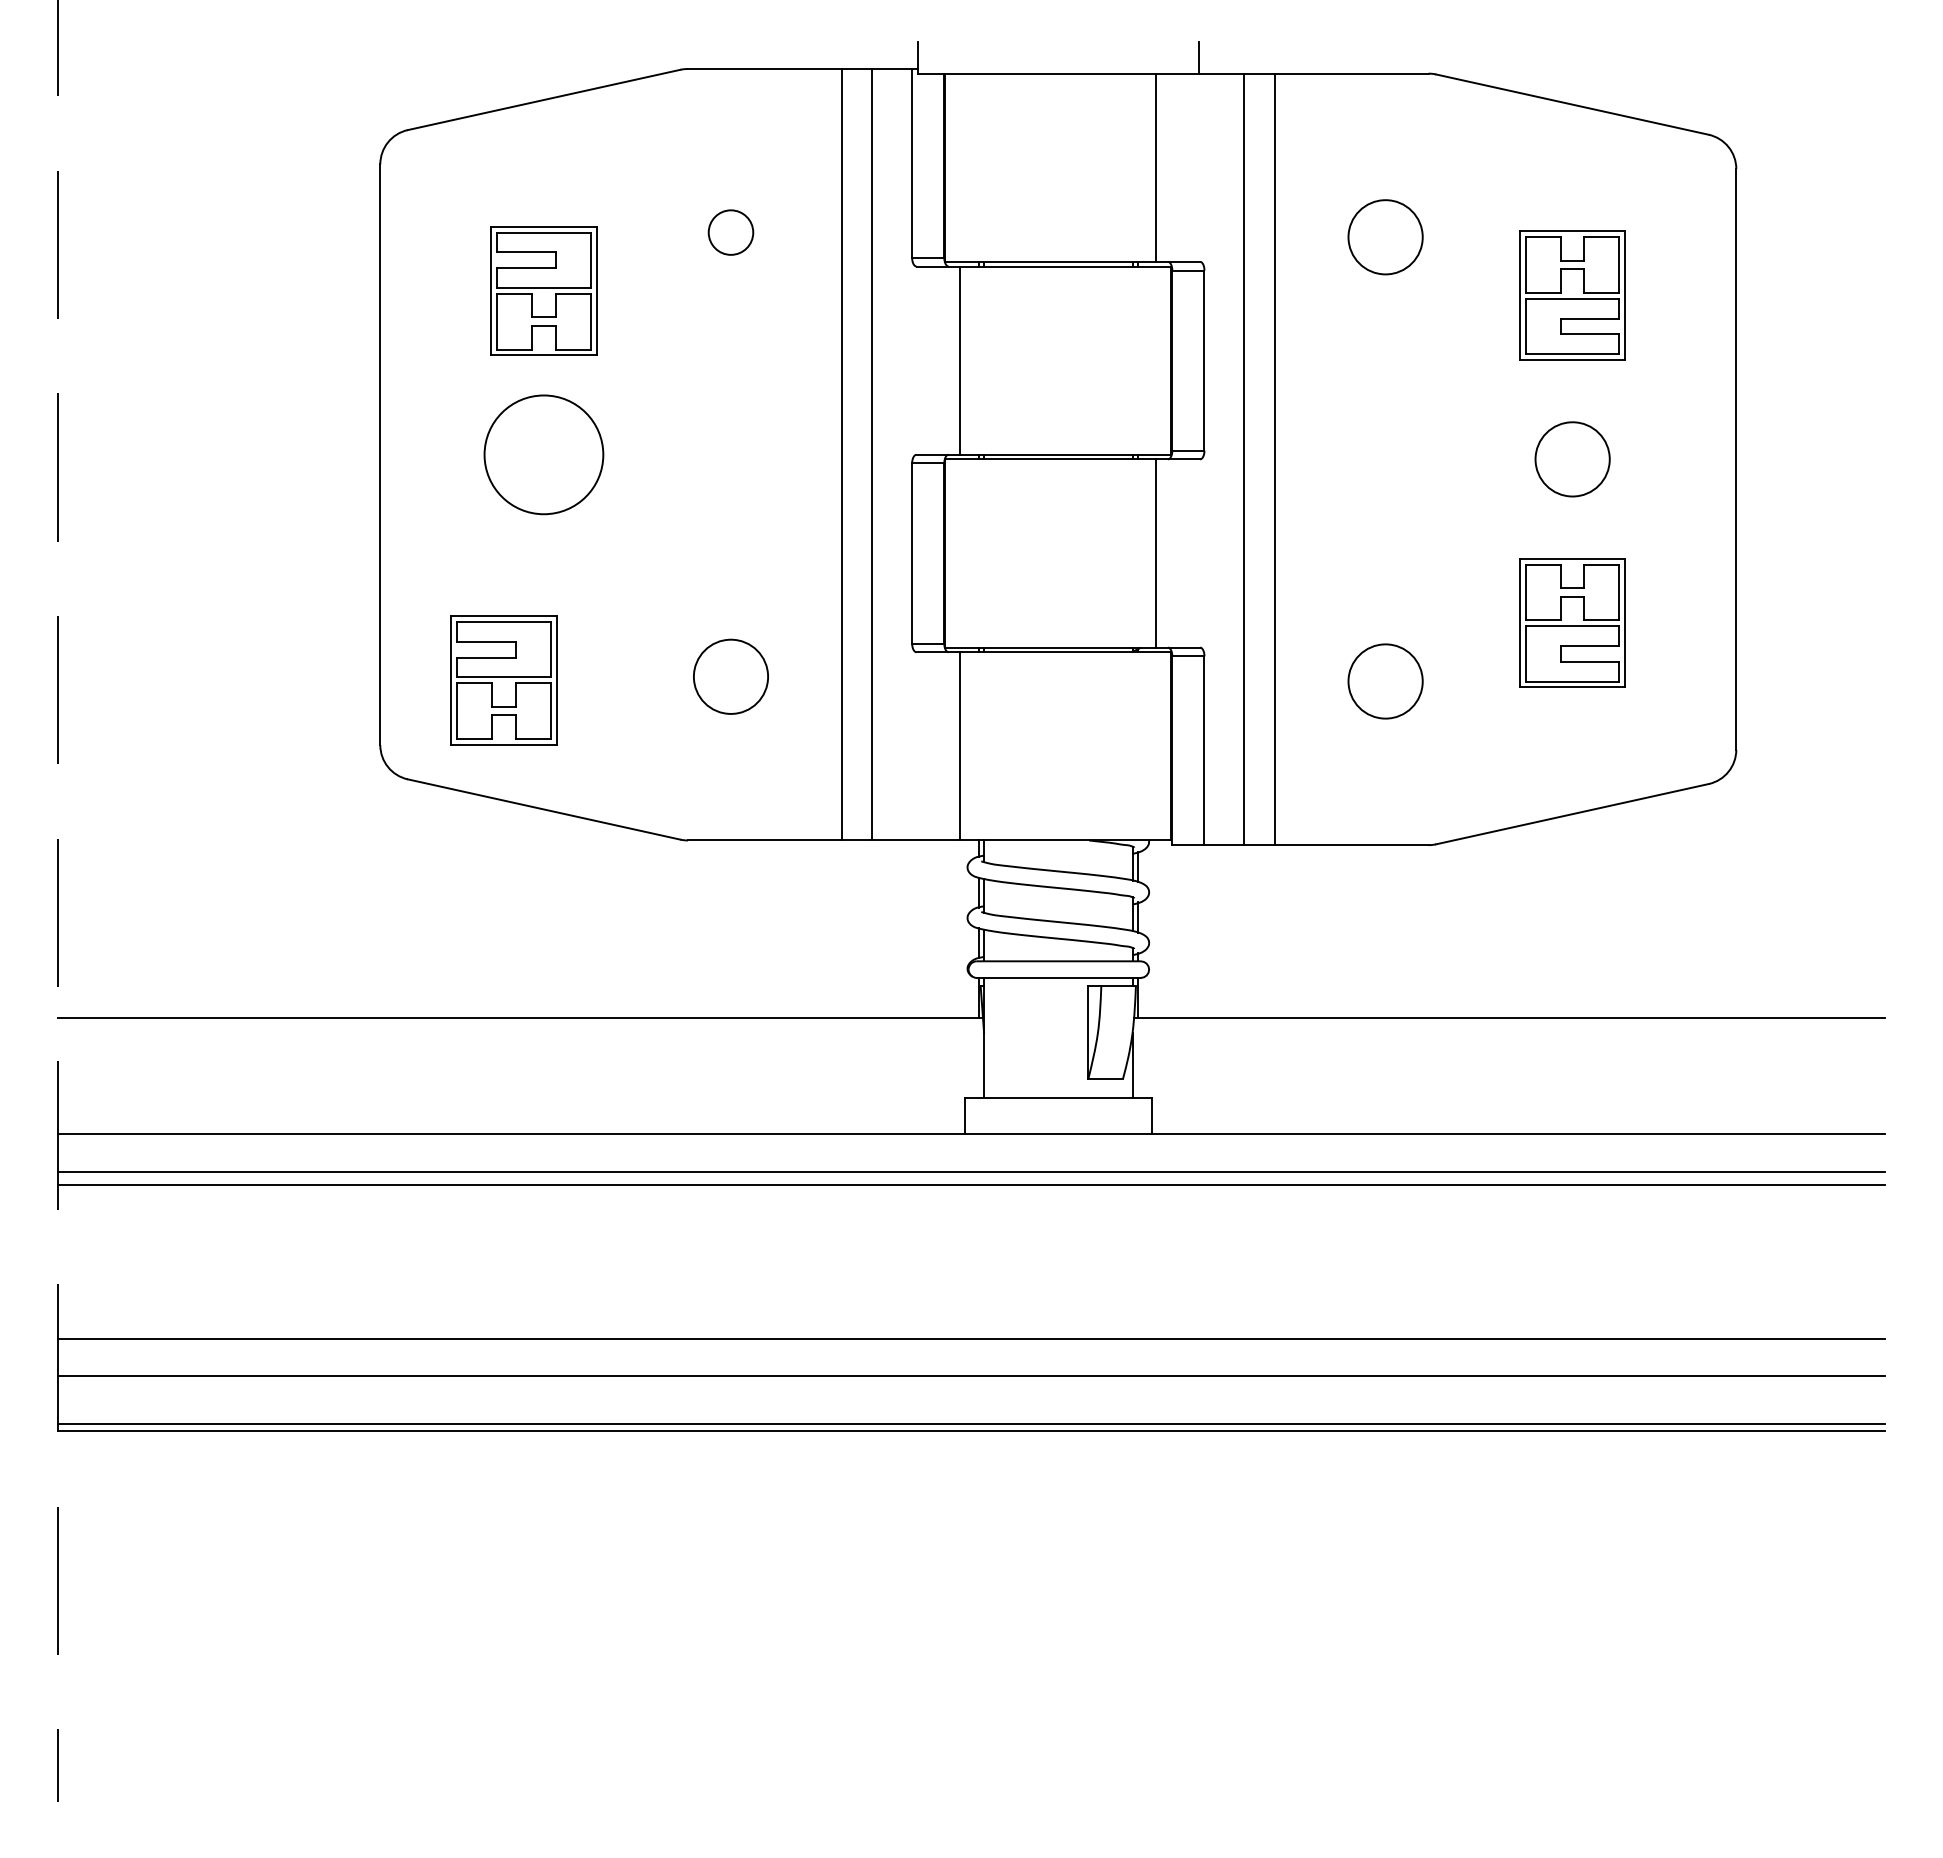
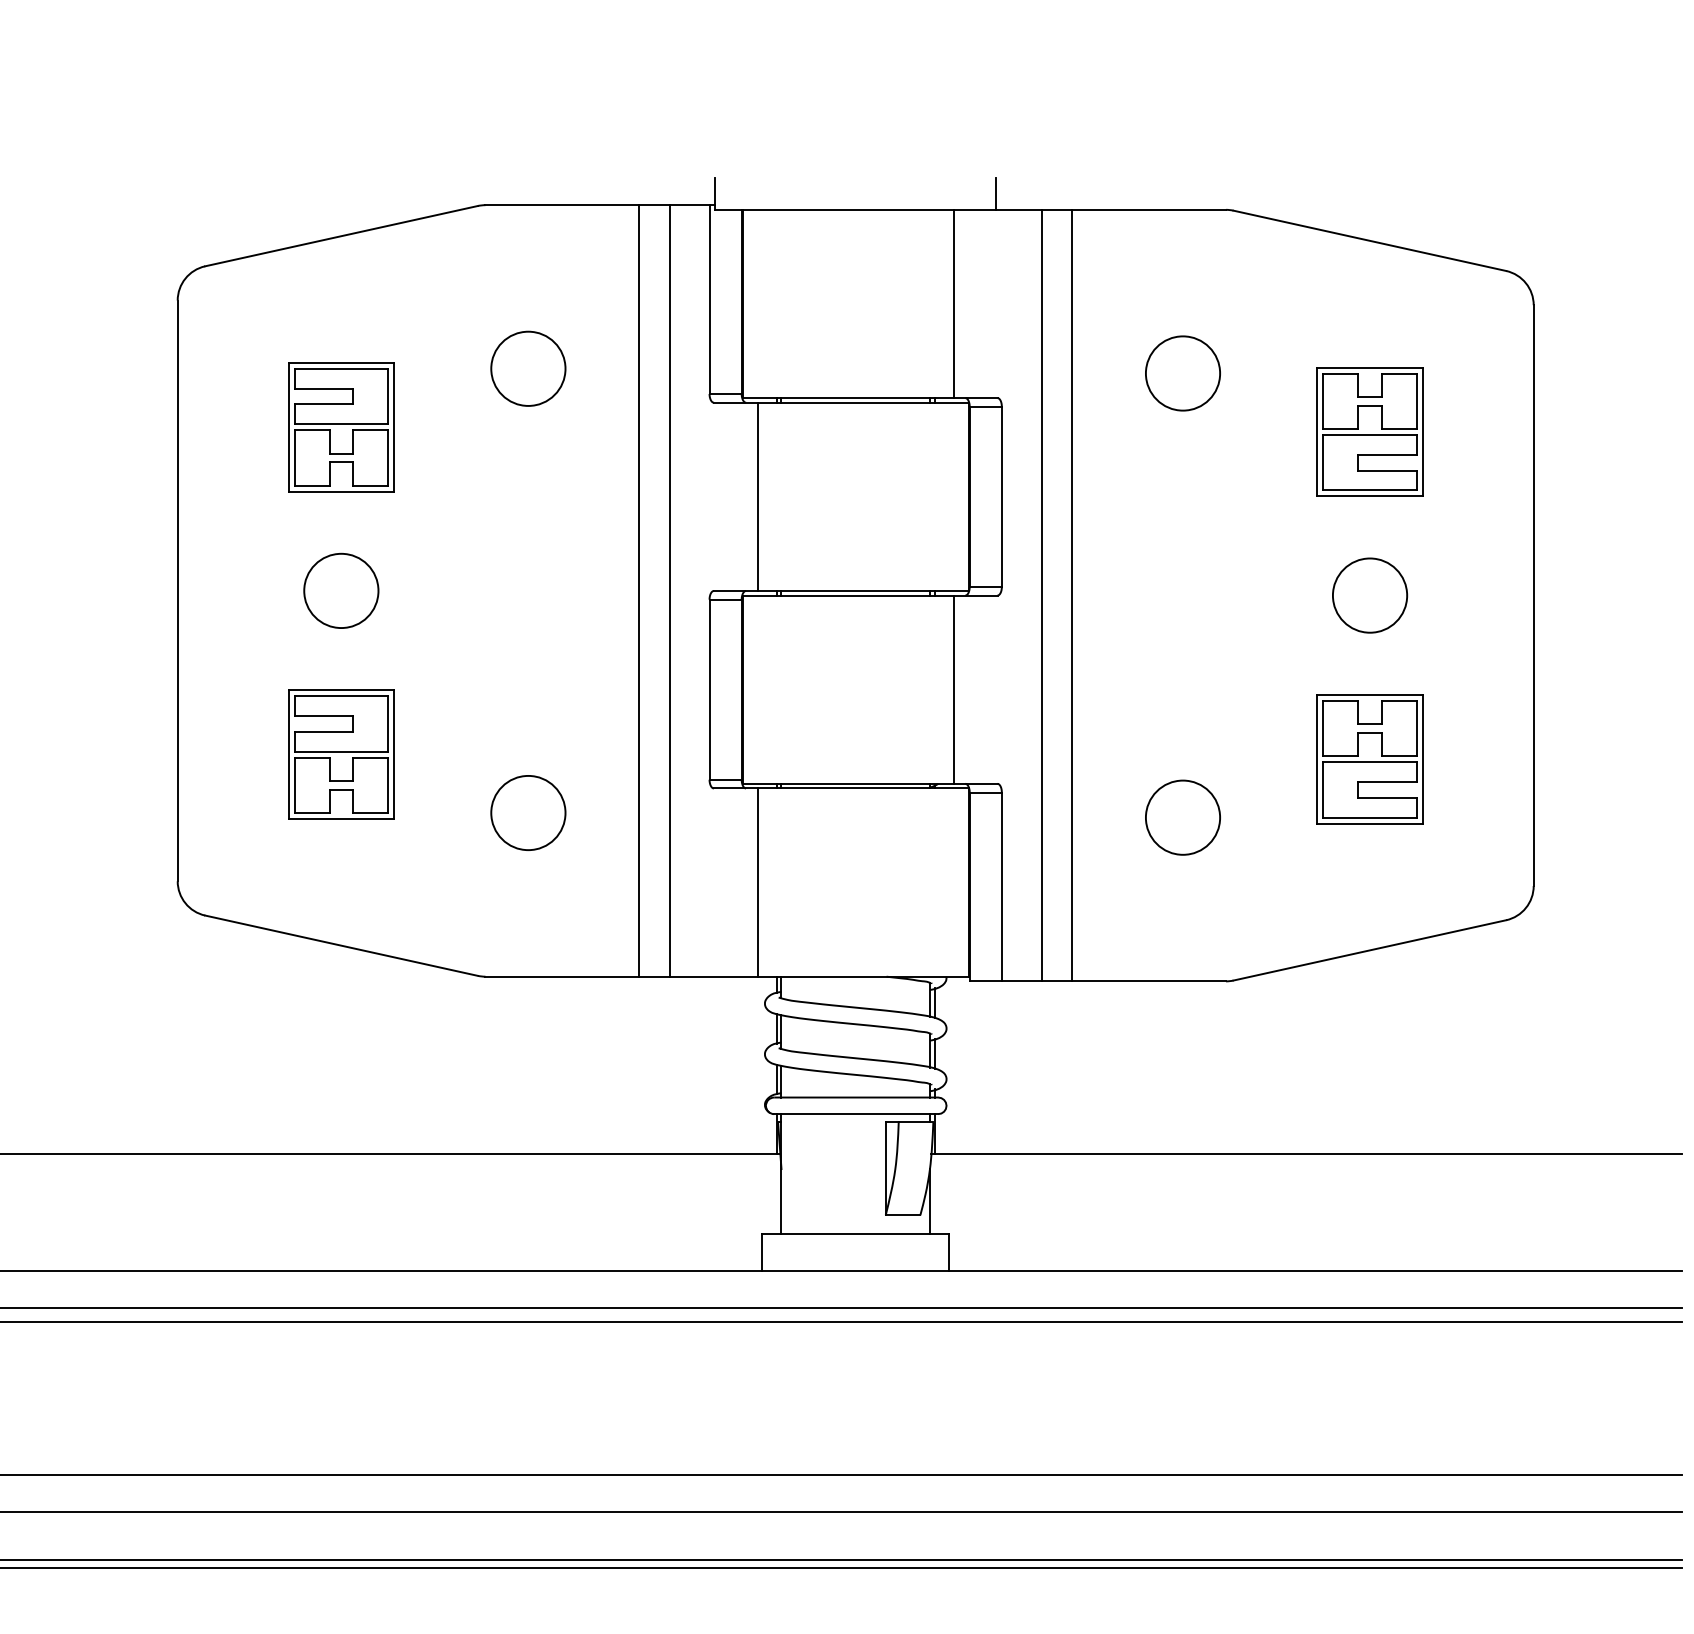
circle: (730, 232) -> (527, 368), size x1.67
circle: (543, 454) -> (340, 590), size x0.62
part: (503, 680) -> (340, 754), moved

